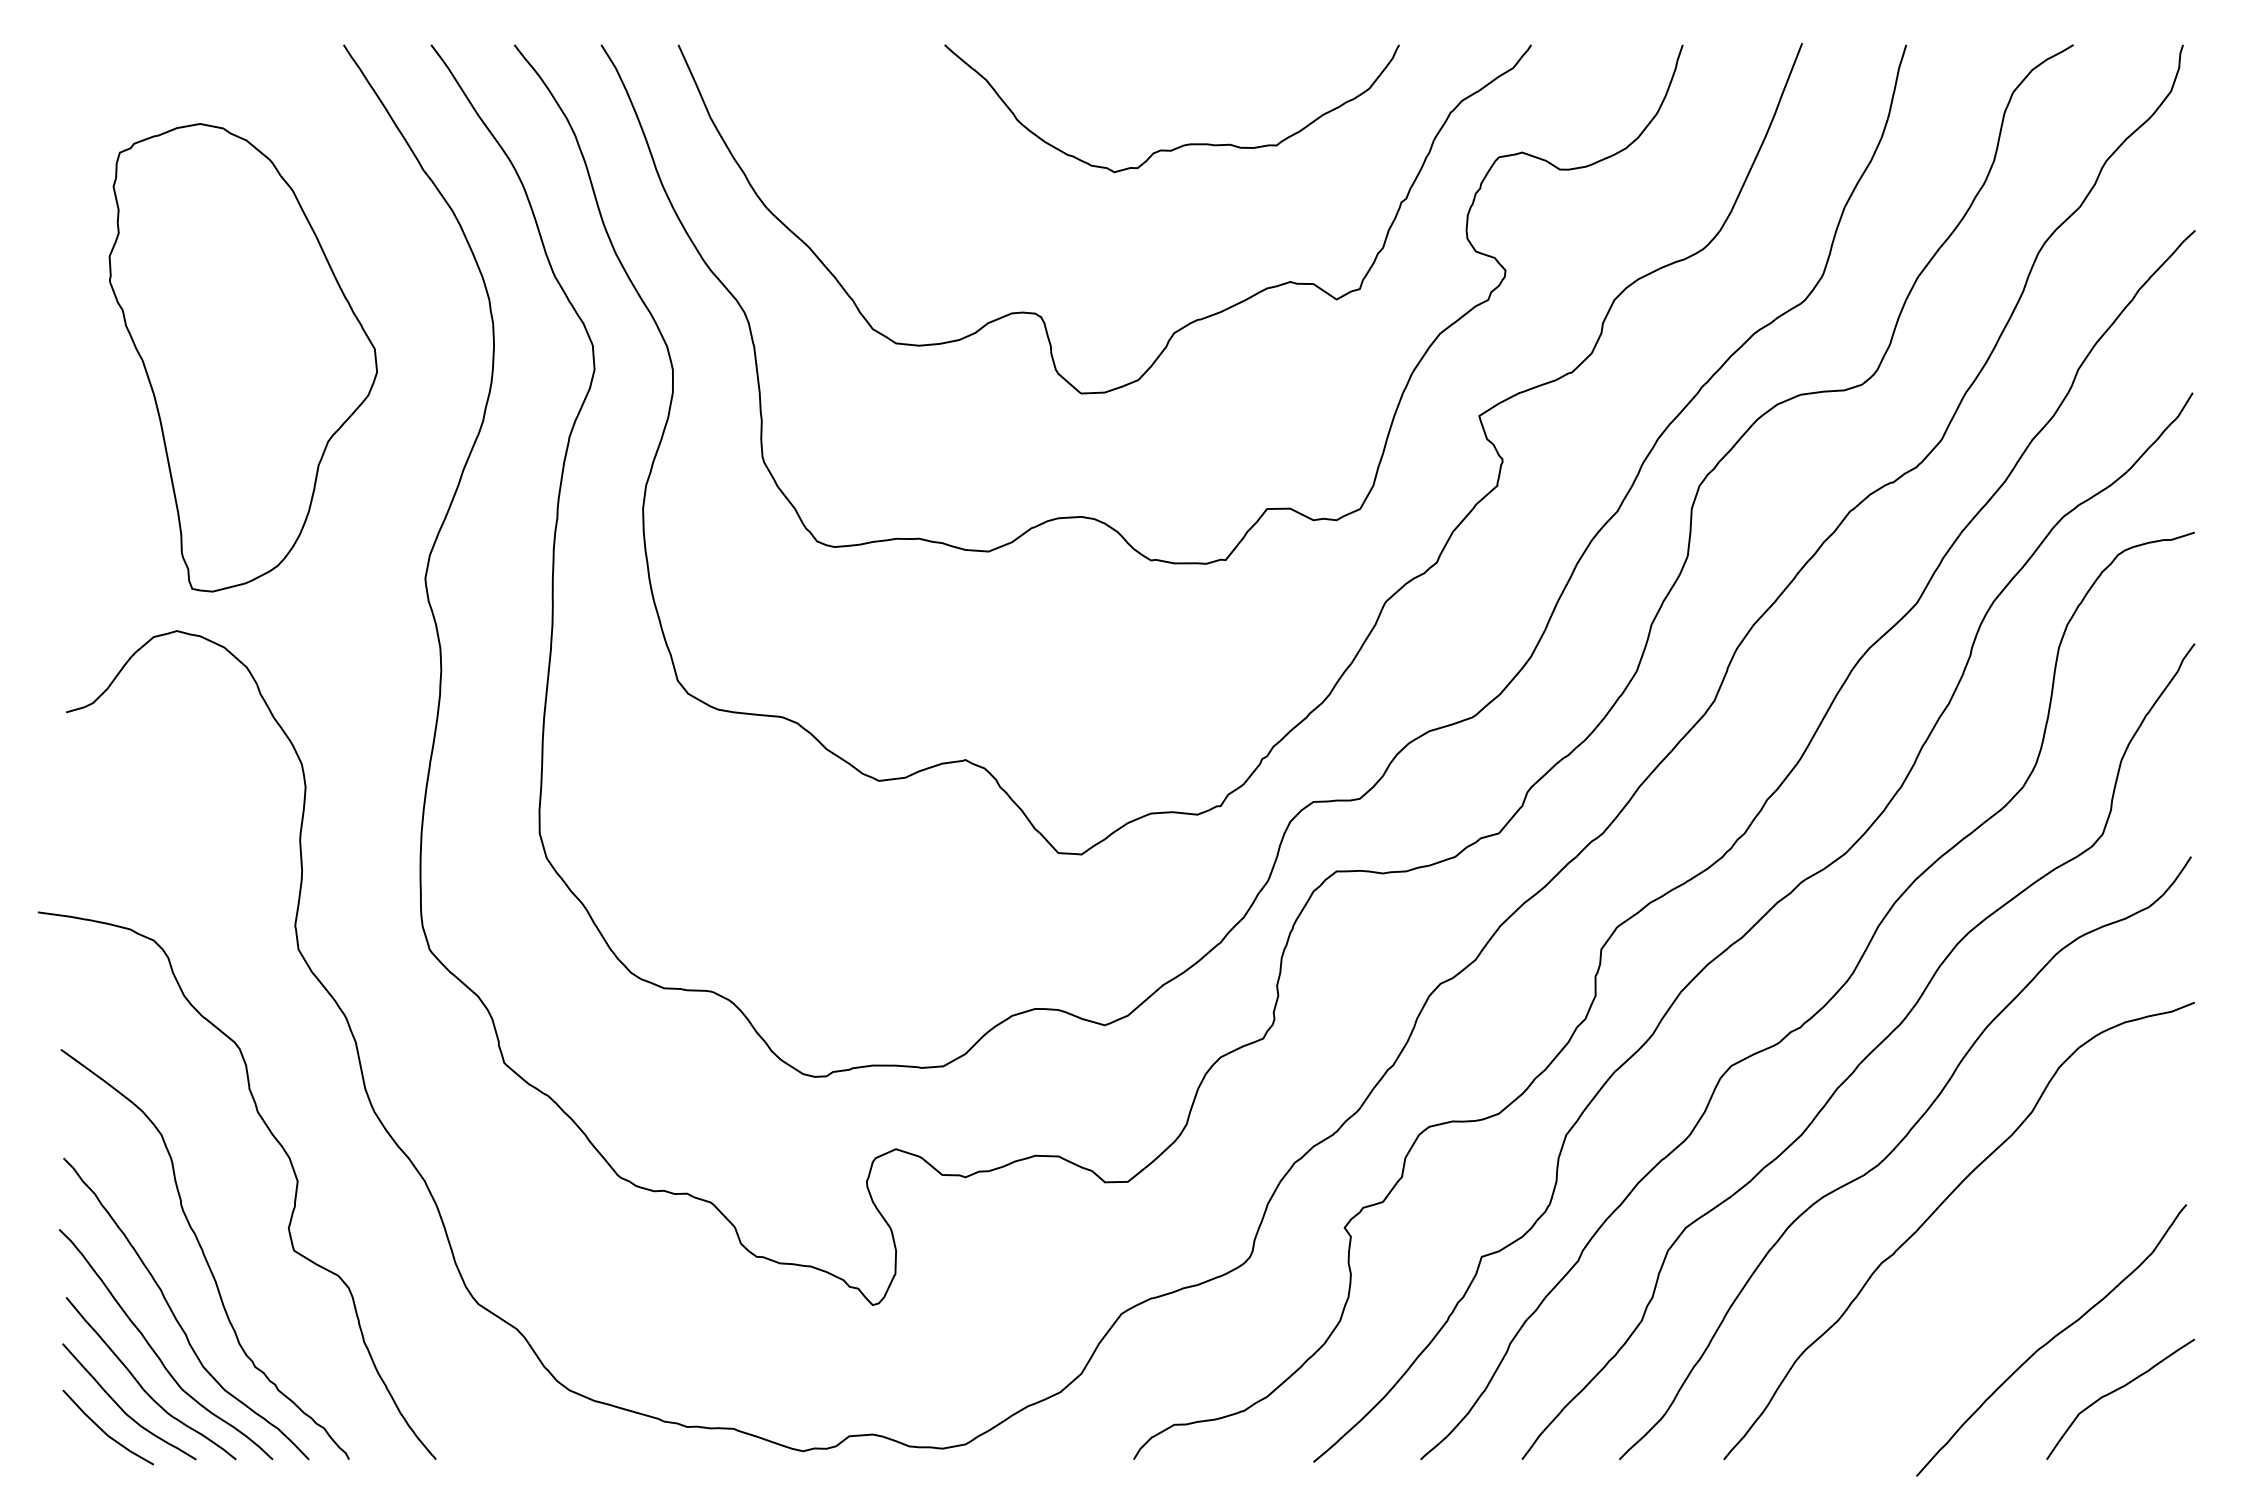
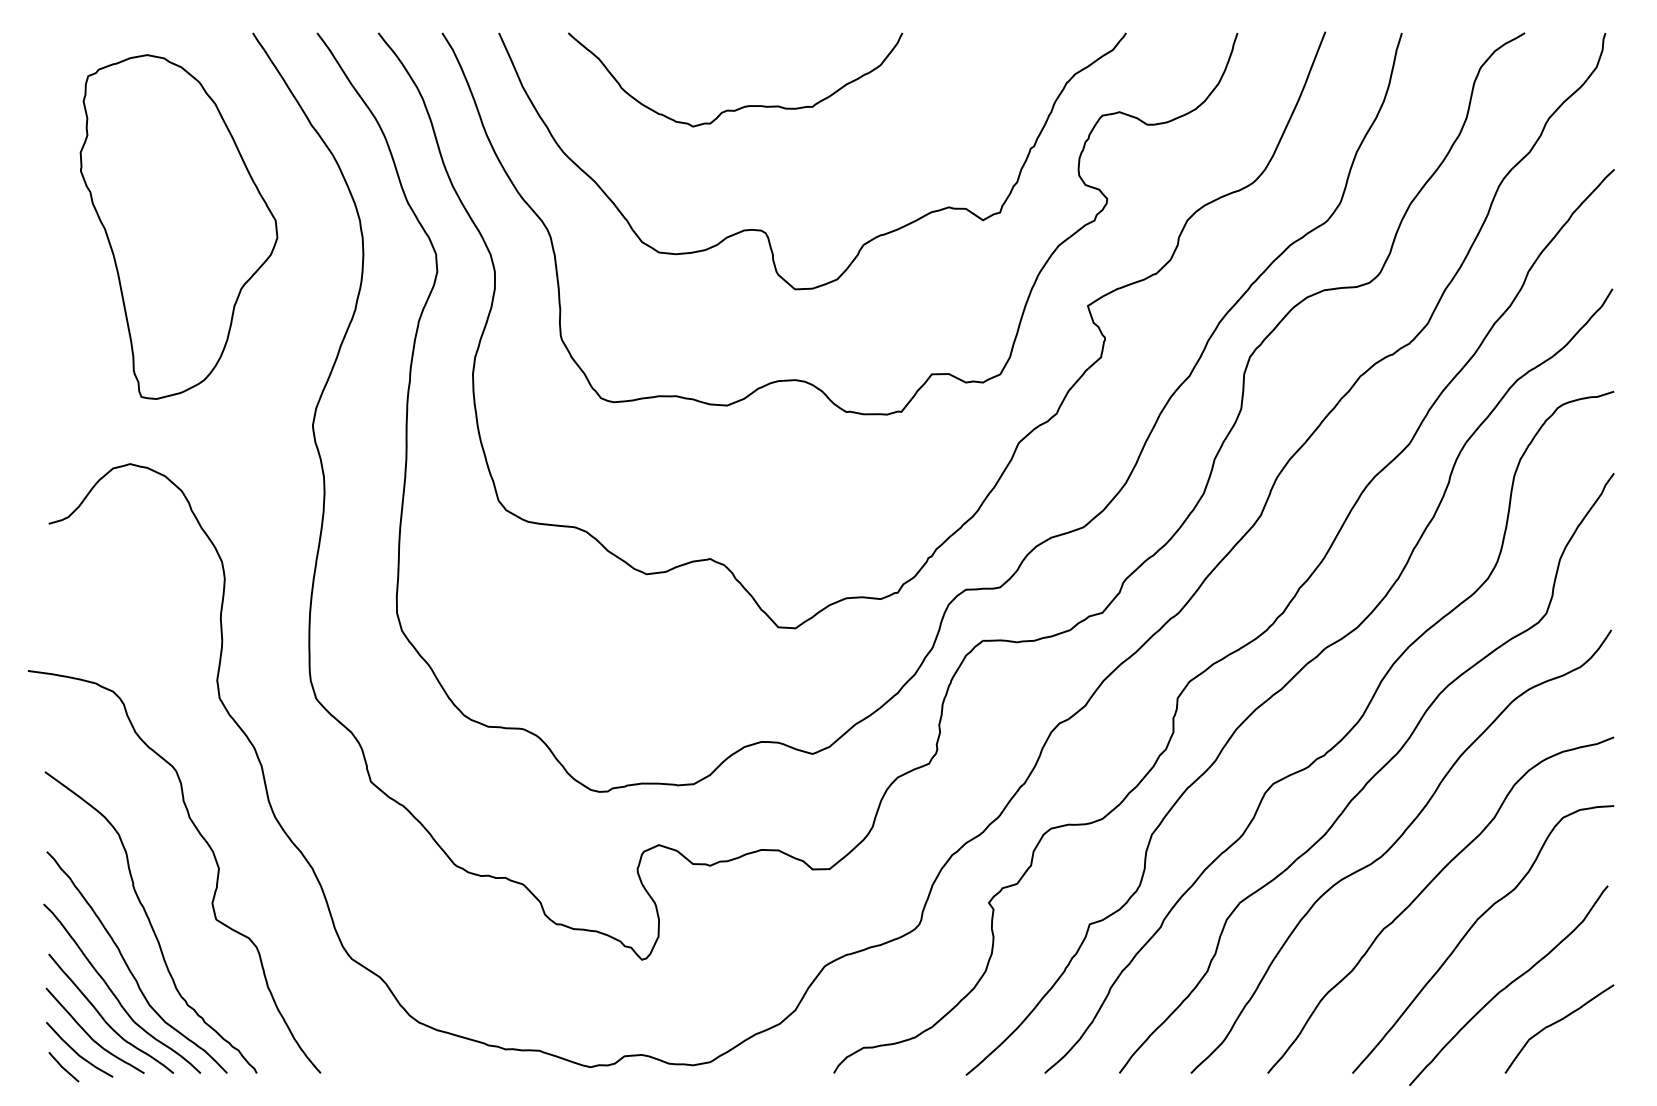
curve: (1183, 144) -> (743, 106), moved
part: (242, 357) -> (178, 226), moved
curve: (1999, 1264) -> (1470, 929), added
line: (85, 1450) -> (62, 1066), added

